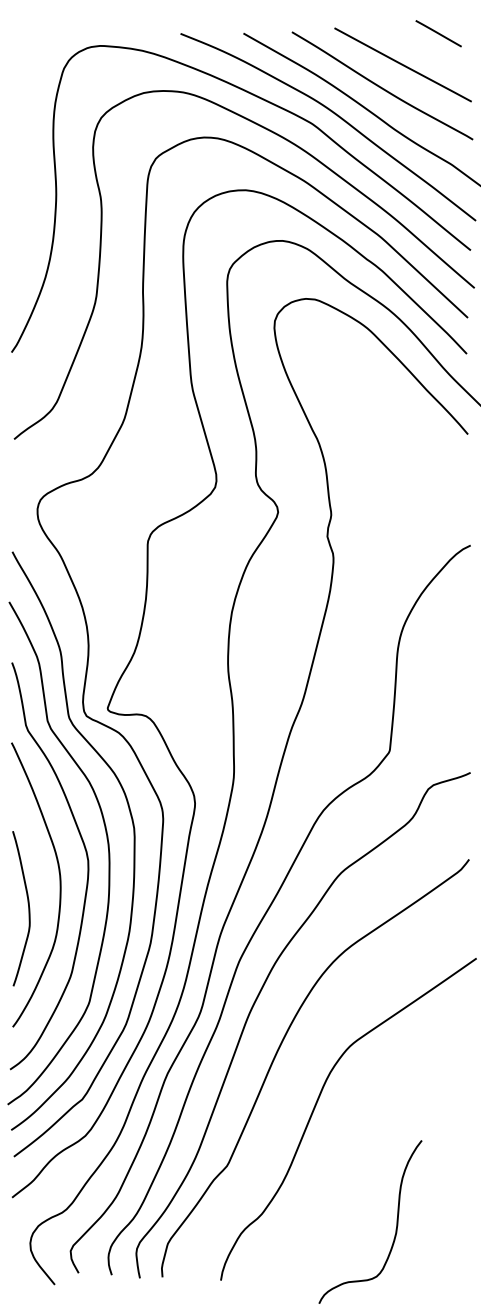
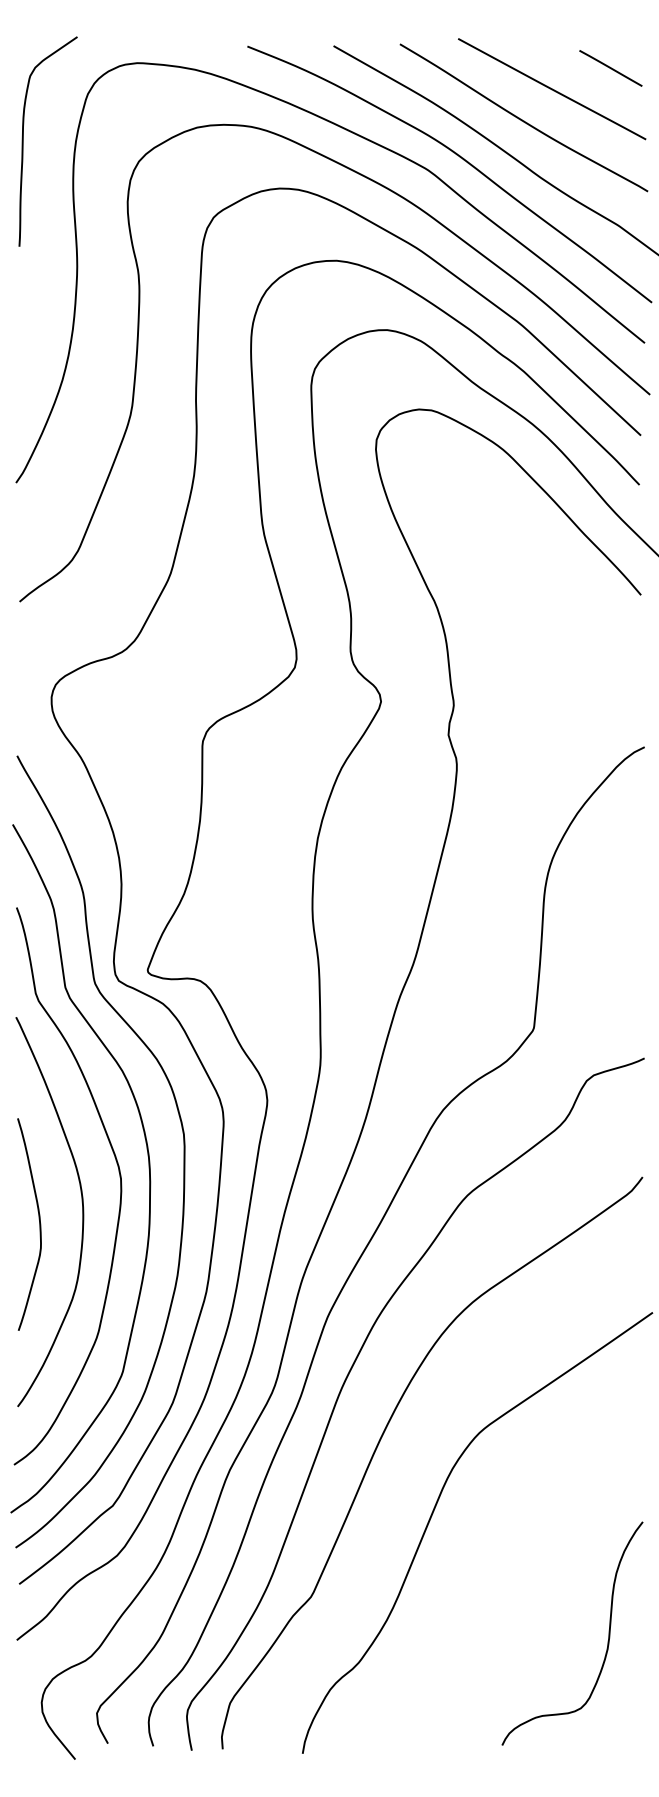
line: (438, 33) -> (610, 68), moved
curve: (17, 103) -> (23, 141), added
curve: (28, 908) -> (39, 1224), moved
curve: (396, 1227) -> (607, 1641), moved

